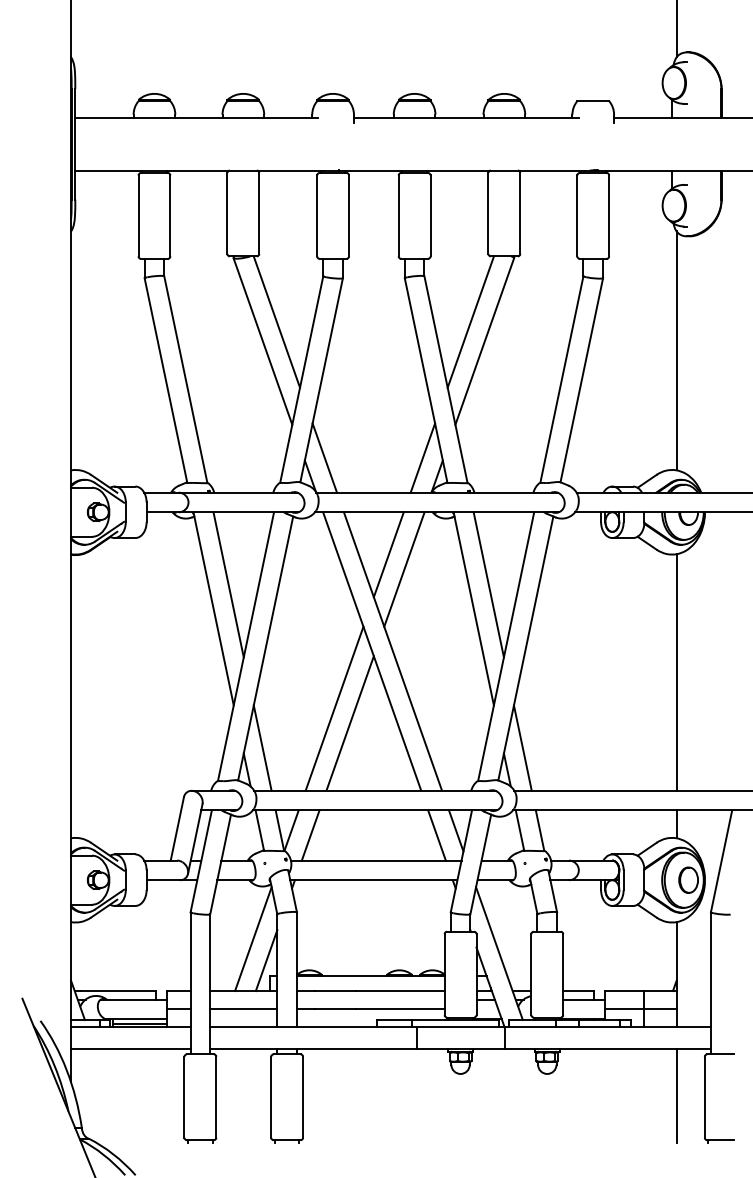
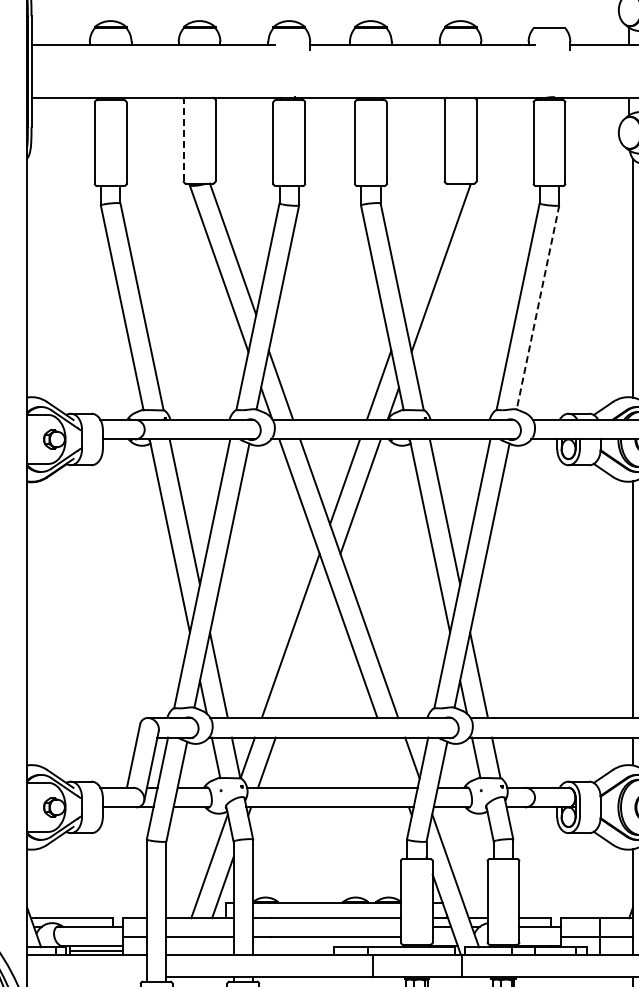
line: (227, 212) -> (183, 139), solid -> dashed
line: (470, 321) -> (426, 248), removed
line: (581, 380) -> (537, 307), solid -> dashed
line: (349, 723) -> (305, 650), removed
line: (436, 835) -> (392, 762), removed
line: (130, 1049) -> (86, 976), removed

